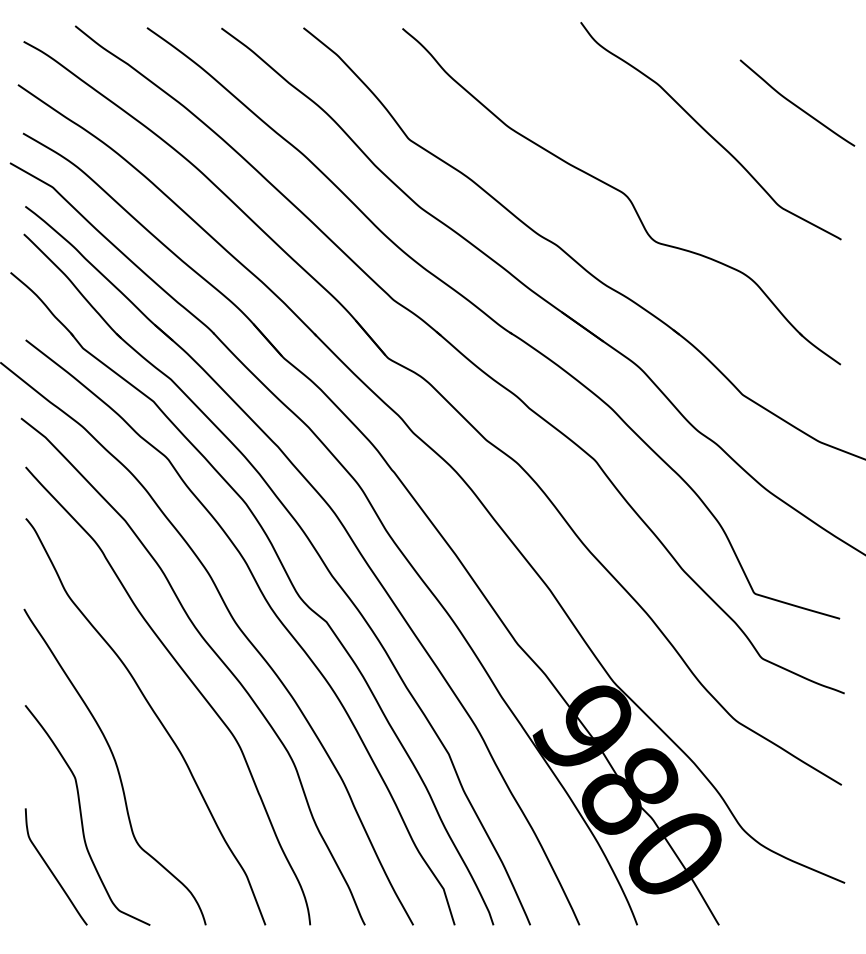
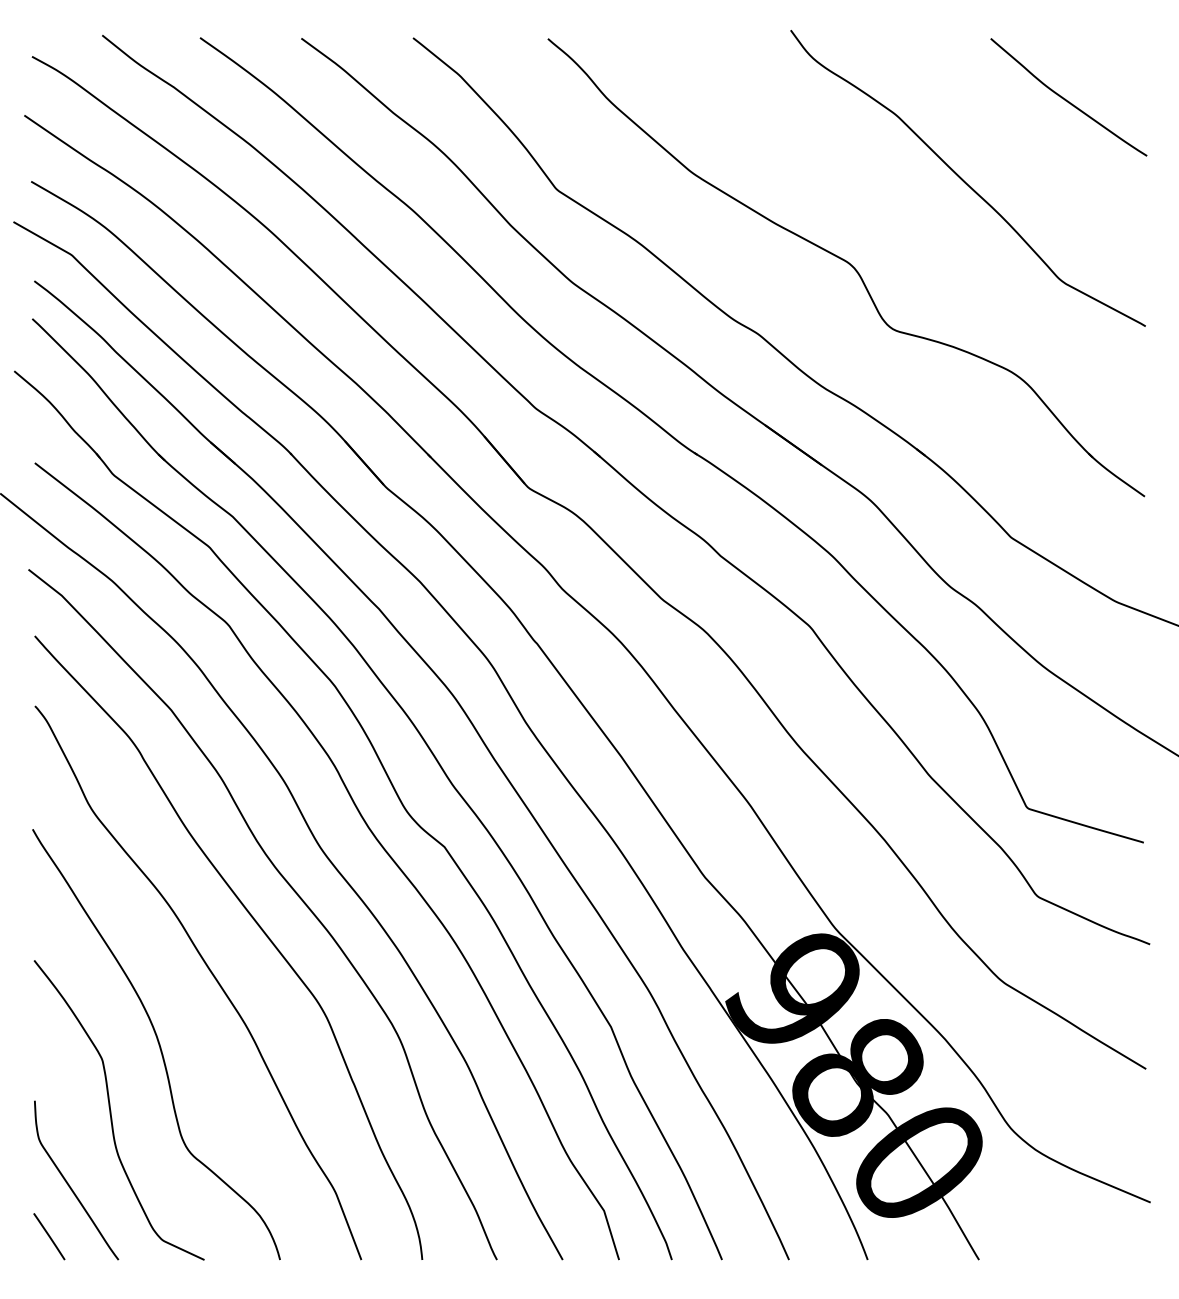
curve: (795, 104) -> (1066, 99), moved
line: (36, 908) -> (49, 1236), added

